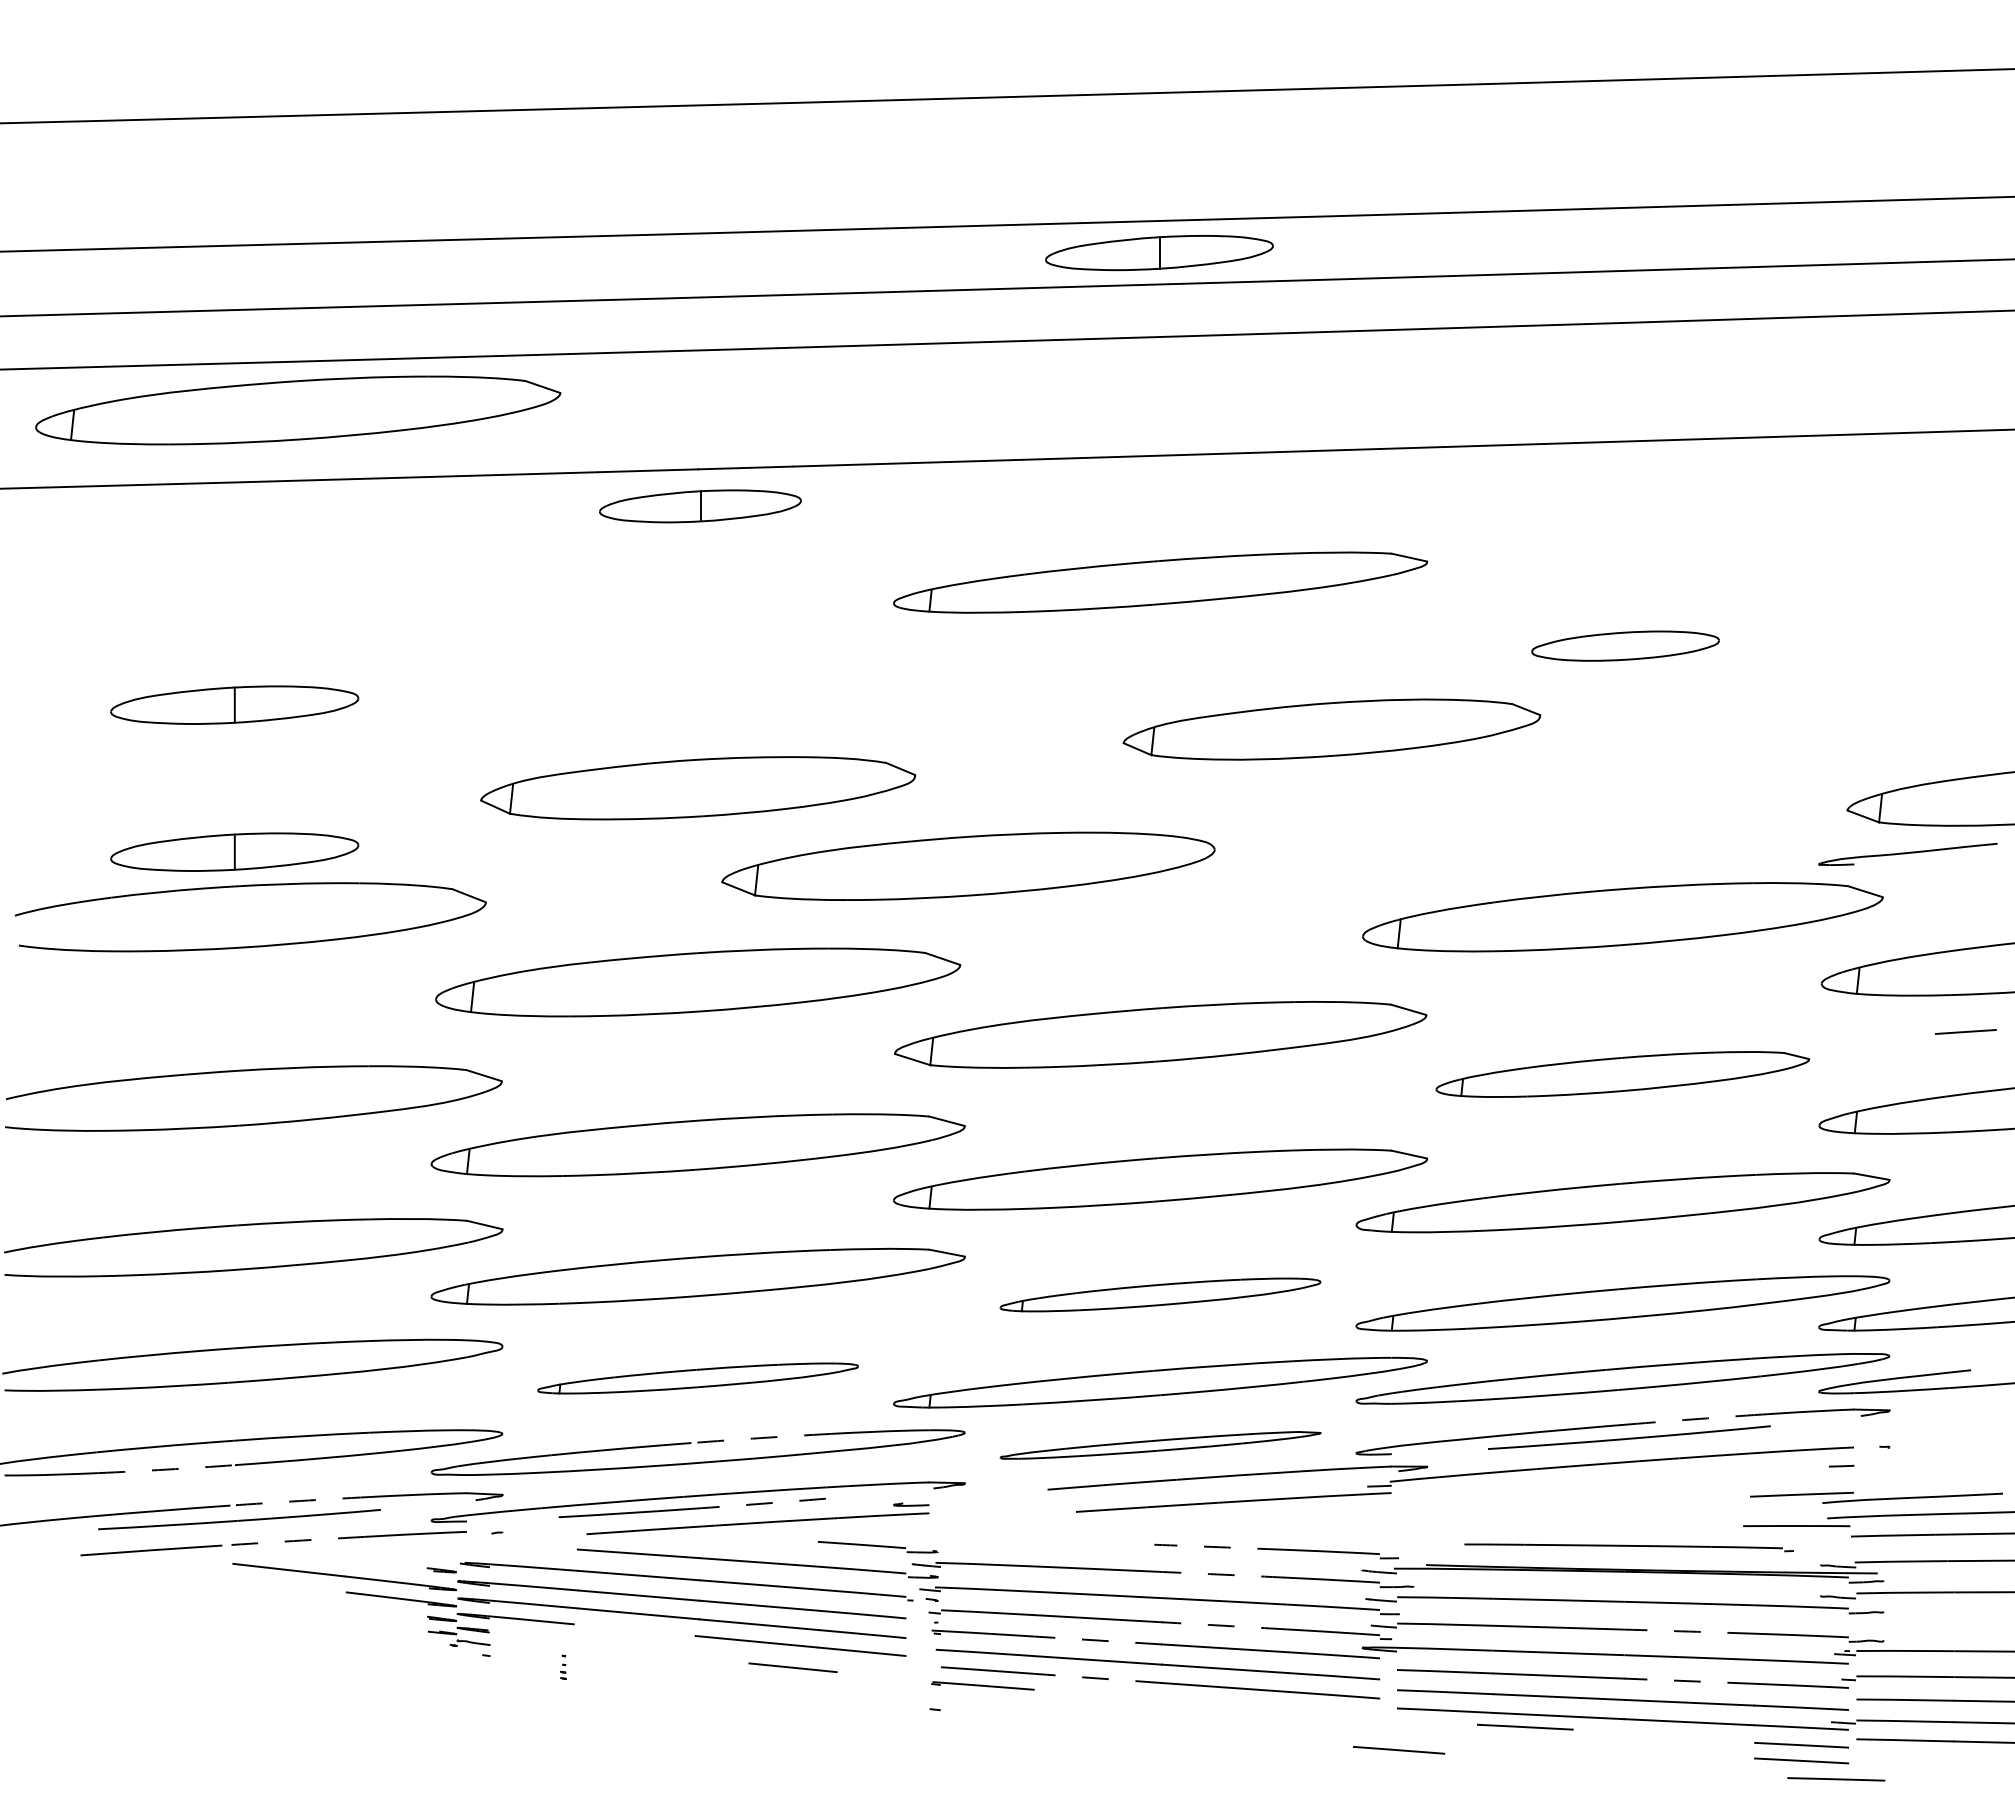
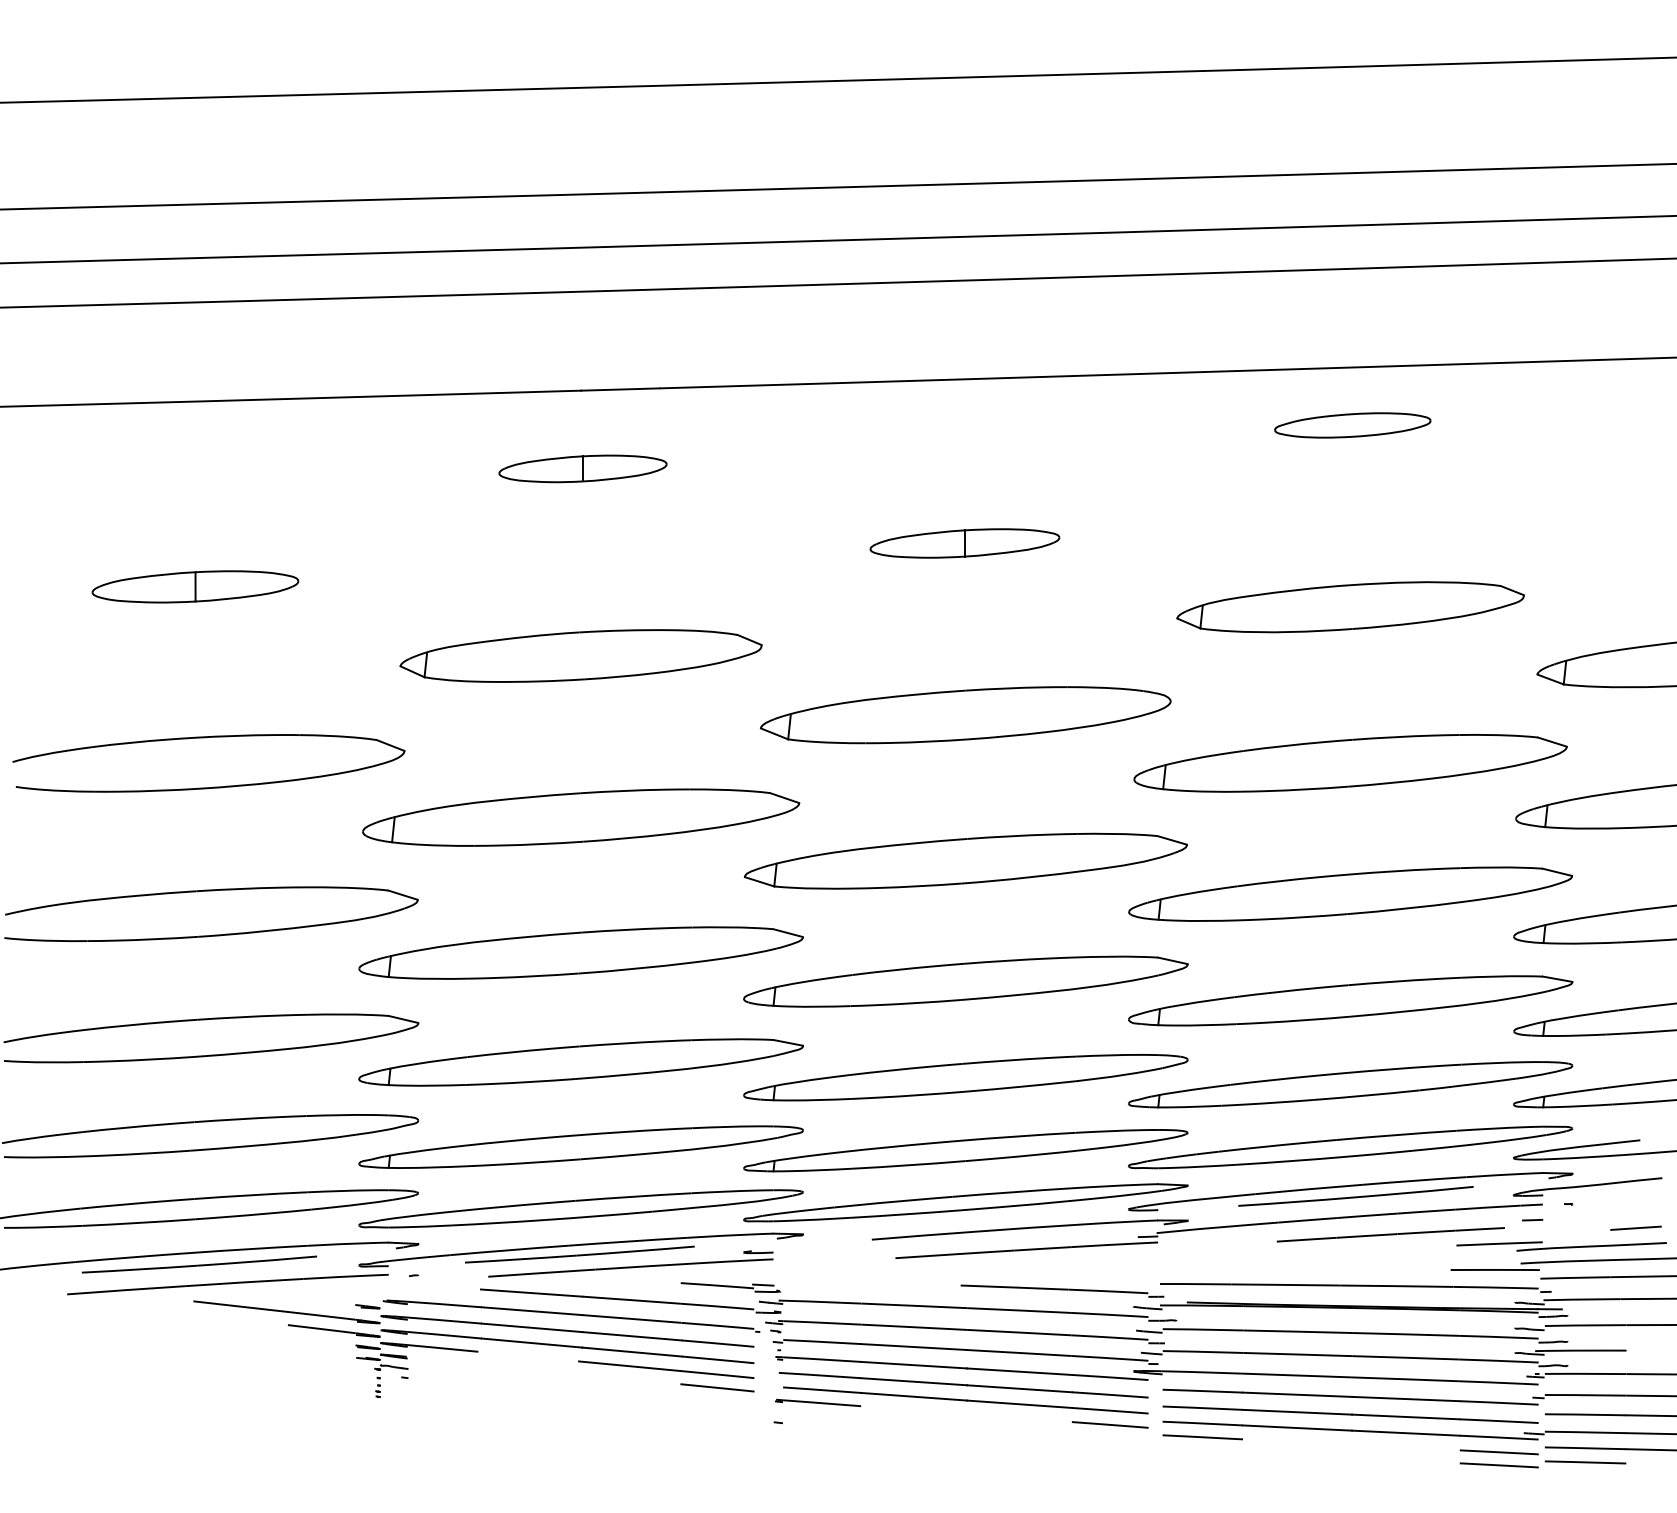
part: (1159, 253) -> (964, 543), moved
part: (298, 410) -> (248, 341), removed
part: (700, 506) -> (583, 469), moved
part: (1160, 582) -> (965, 484), removed
part: (1625, 645) -> (1352, 424), moved
part: (1331, 729) -> (1350, 607), moved
part: (234, 851) -> (195, 708), removed
part: (1907, 854) -> (1587, 1187), moved
part: (968, 865) -> (965, 714), moved
line: (1965, 1031) -> (1635, 1227), moved
part: (1622, 1074) -> (1350, 894), size x1.43
part: (1160, 1294) -> (965, 1077), size x1.67
part: (697, 1378) -> (580, 1147), size x1.67
arc: (1699, 1418) -> (1414, 1180), dashed -> solid
arc: (761, 1438) -> (633, 1197), dashed -> solid
part: (1160, 1445) -> (965, 1202), size x1.67
arc: (166, 1469) -> (138, 1222), dashed -> solid
line: (1671, 1483) -> (1391, 1234), added
arc: (299, 1501) -> (249, 1249), dashed -> solid
arc: (763, 1503) -> (635, 1251), dashed -> solid
arc: (293, 1541) -> (244, 1282), dashed -> solid
line: (916, 1543) -> (762, 1284), added
arc: (1219, 1547) -> (1014, 1287), dashed -> solid
part: (1628, 1547) -> (1355, 1287), size x1.43
arc: (1225, 1574) -> (1019, 1310), dashed -> solid
arc: (1224, 1625) -> (1019, 1352), dashed -> solid
part: (1887, 1625) -> (1570, 1352), added
arc: (1689, 1631) -> (1405, 1357), dashed -> solid
line: (1098, 1640) -> (914, 1365), dashed -> solid
part: (563, 1666) -> (378, 1386), moved
line: (792, 1667) -> (717, 1387), moved
line: (1098, 1678) -> (914, 1396), dashed -> solid
line: (1689, 1681) -> (1405, 1399), dashed -> solid
line: (1525, 1726) -> (1202, 1436), moved
line: (1399, 1750) -> (1110, 1425), moved
line: (1836, 1779) -> (1585, 1462), moved

